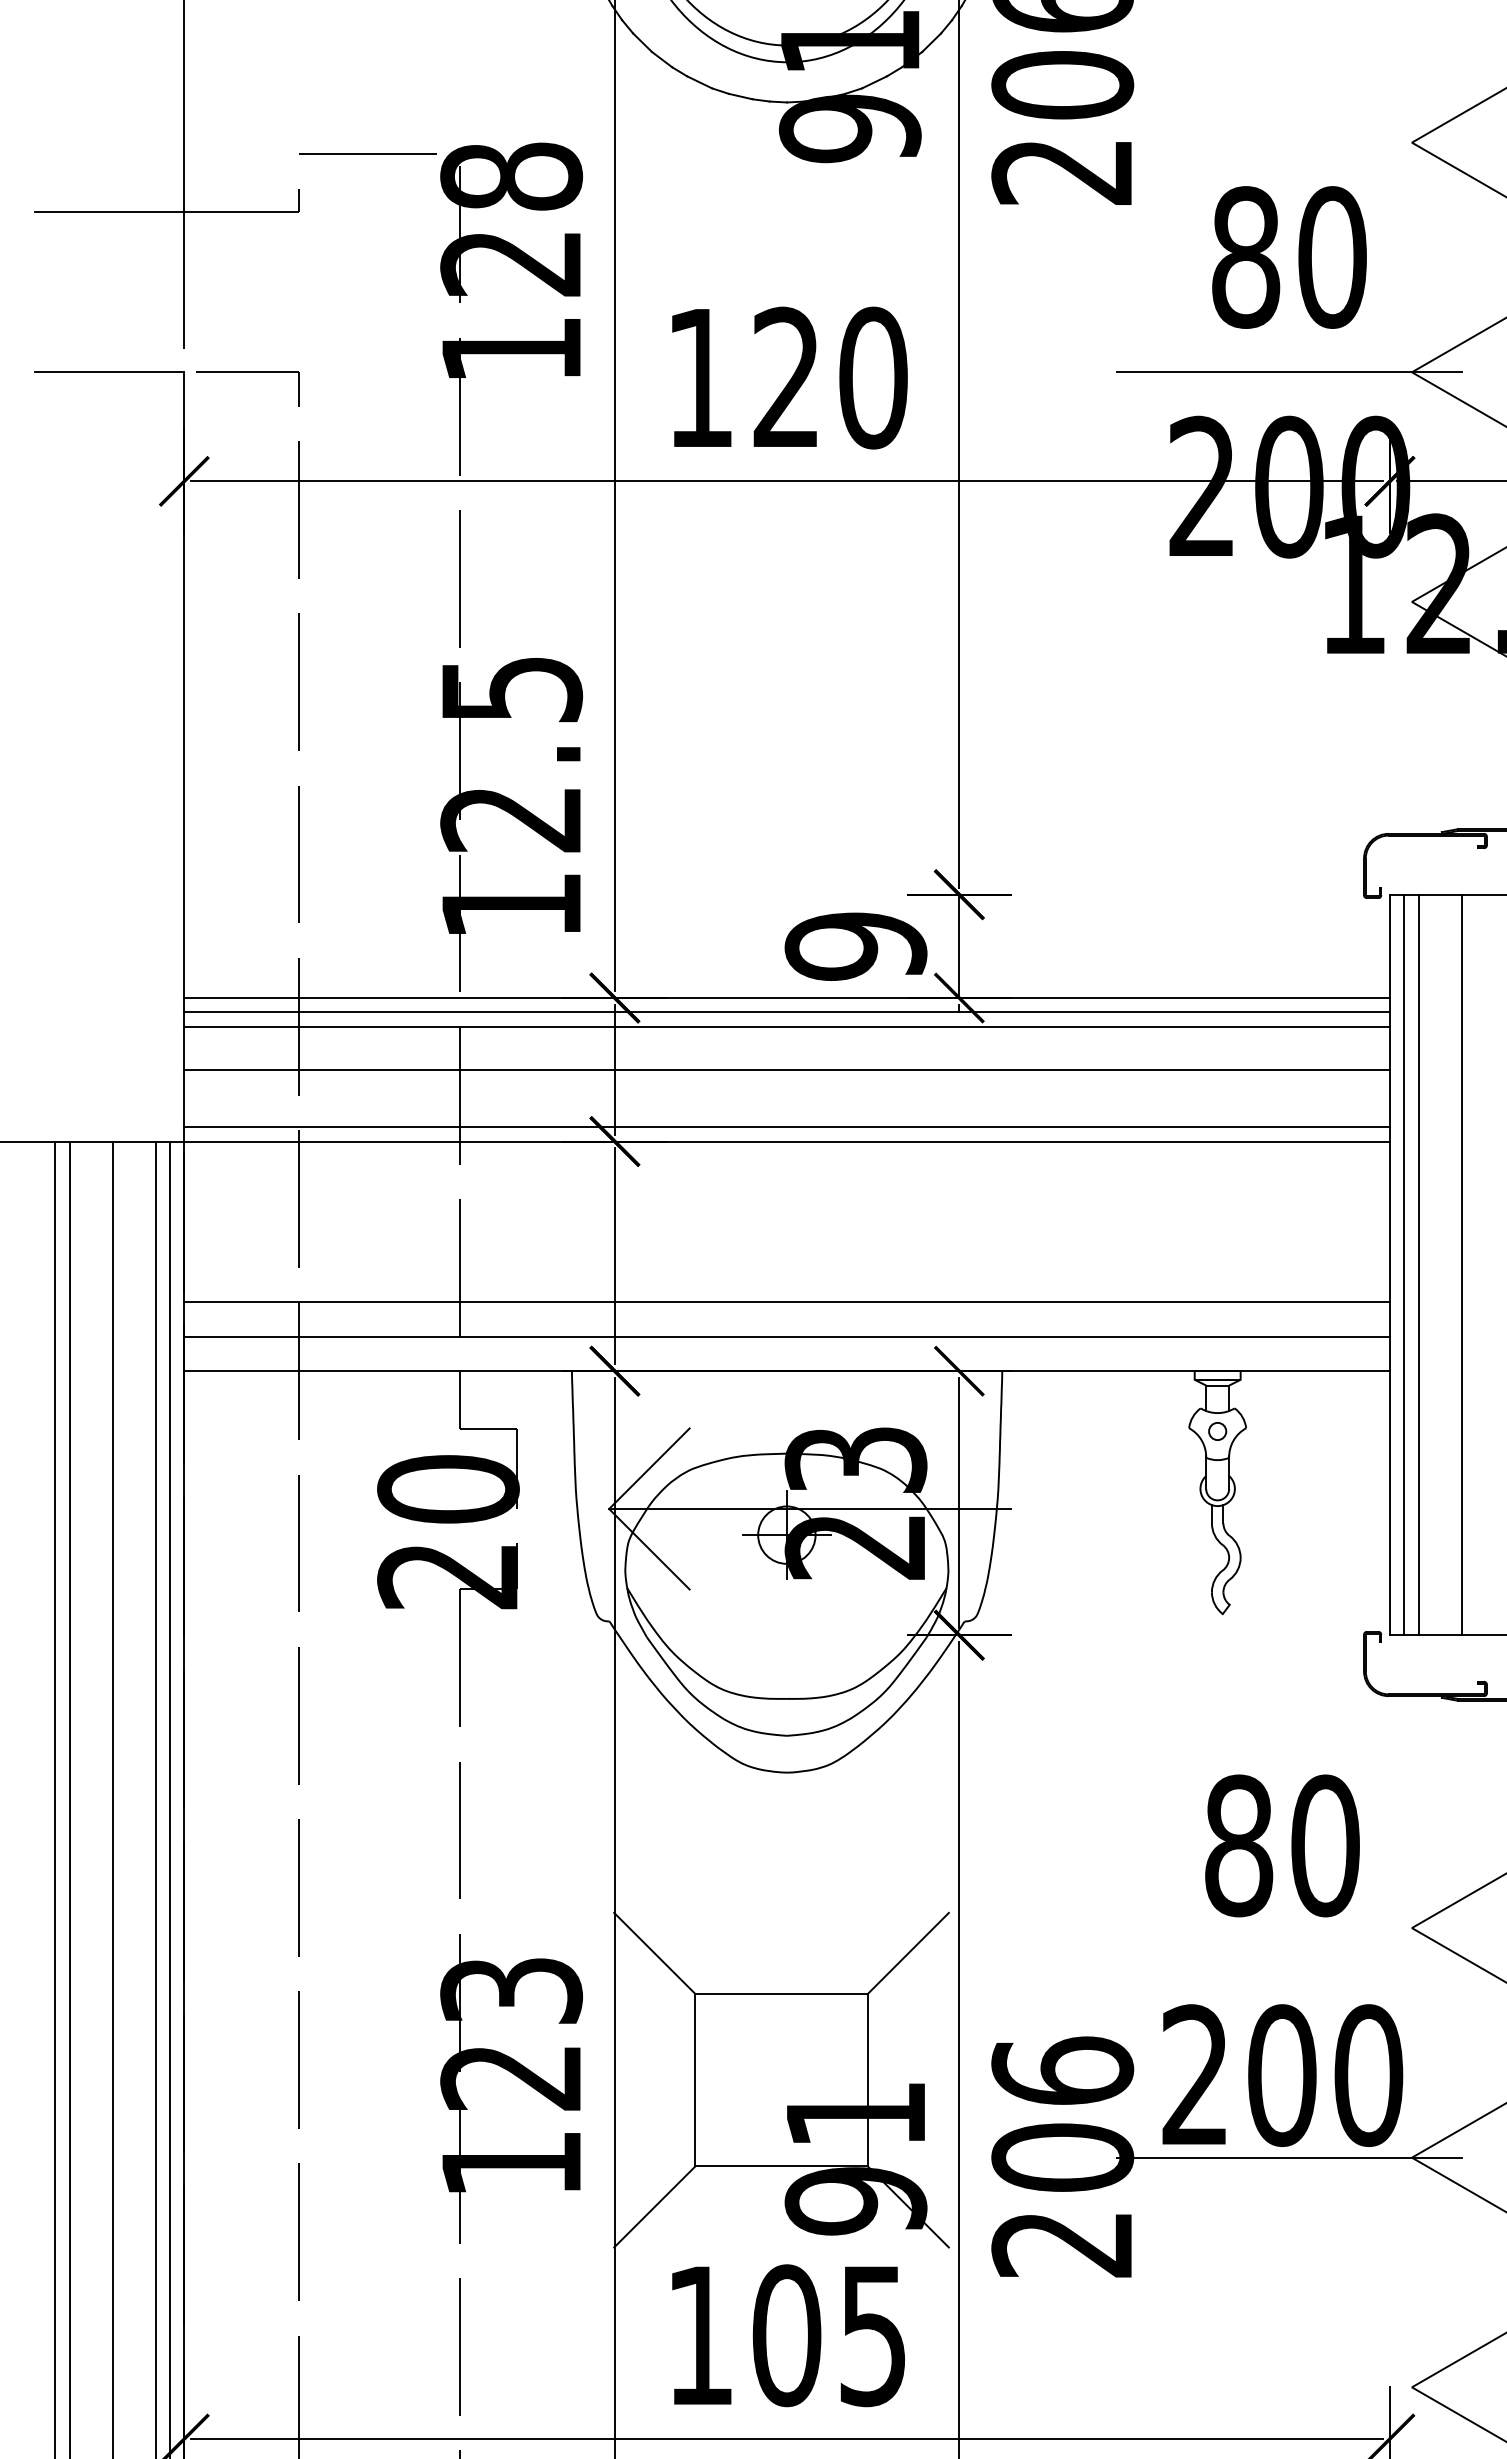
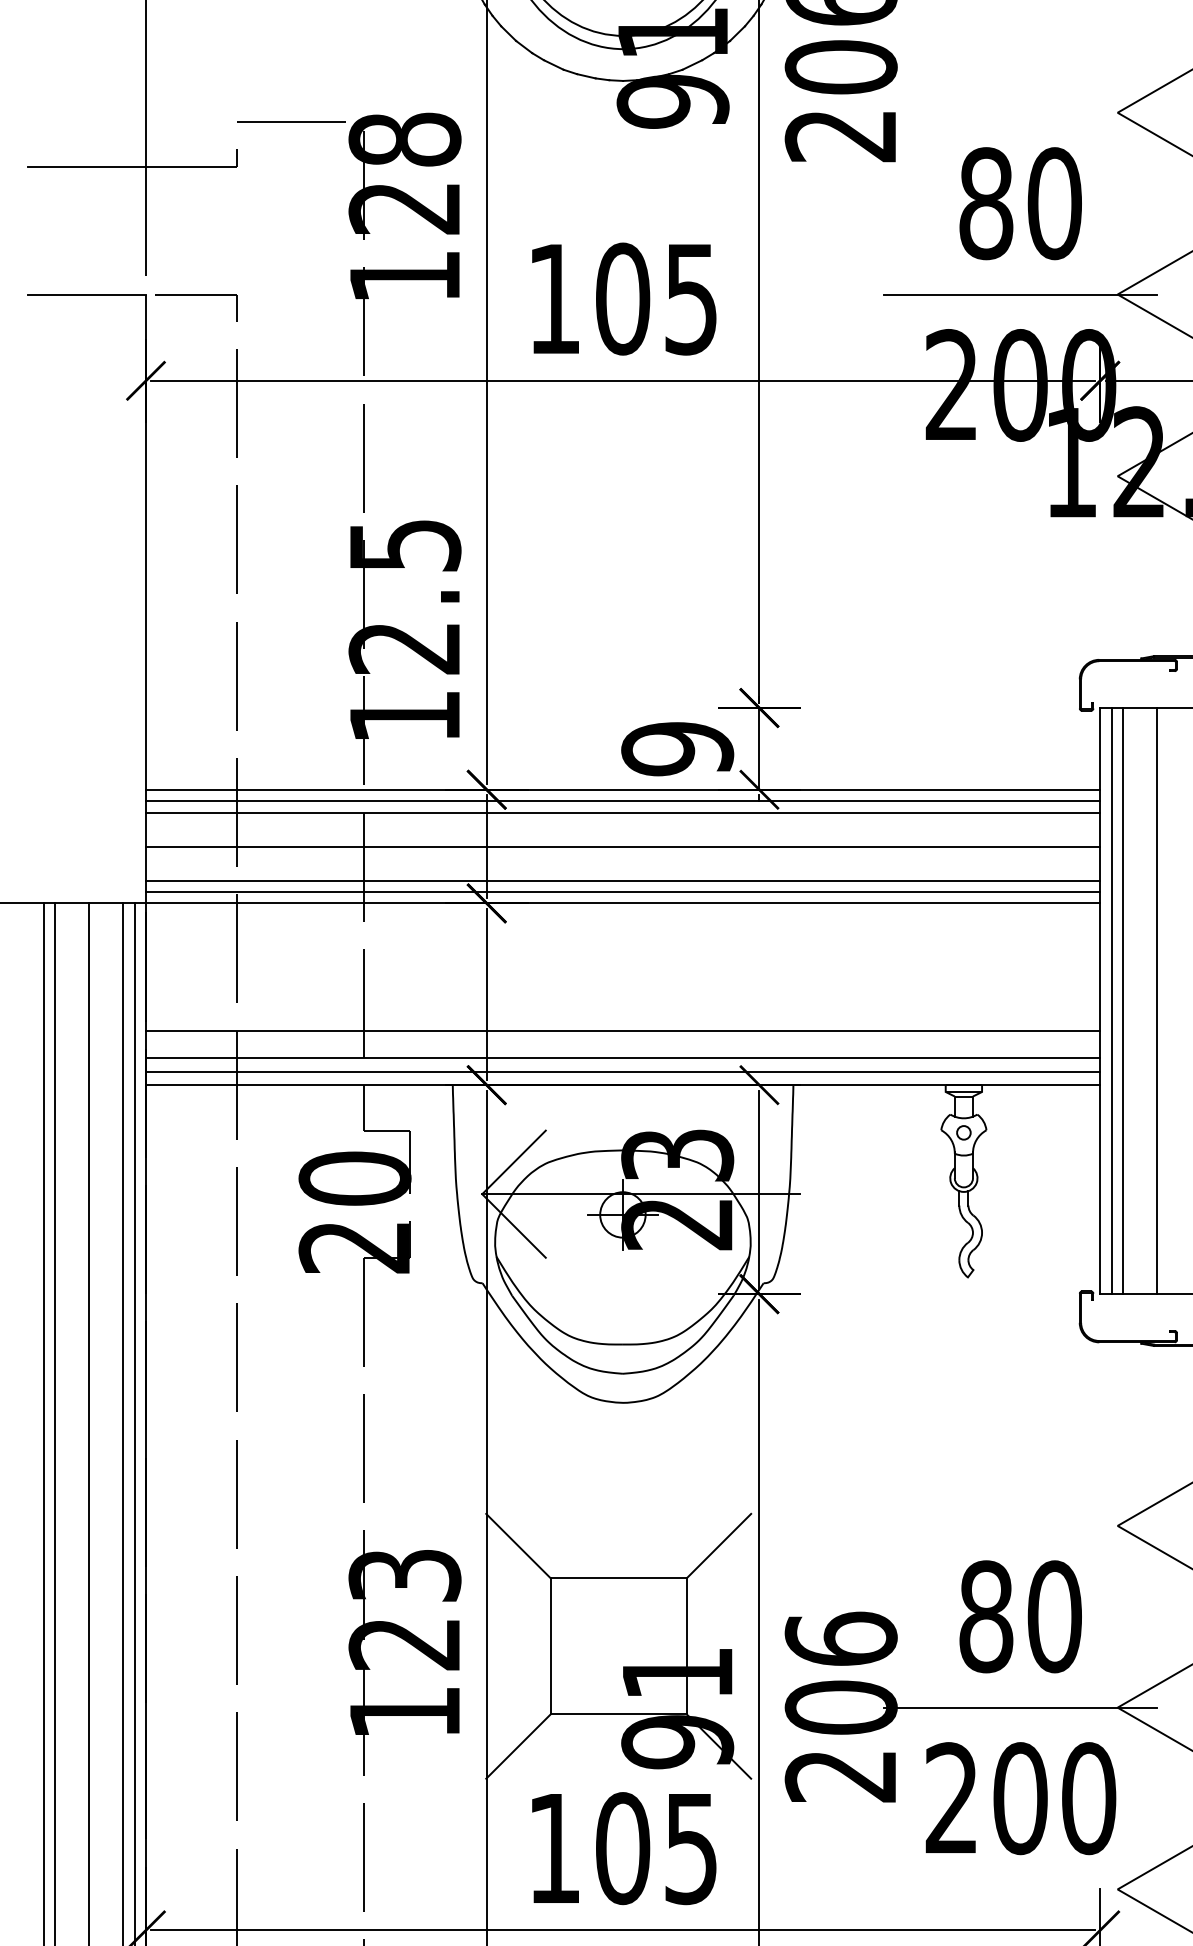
text: (829, 377) -> (656, 298), 120 -> 105
line: (786, 1112) -> (622, 880), added
line: (786, 1353) -> (622, 1071), added
text: (1282, 1960) -> (1020, 1707), moved

